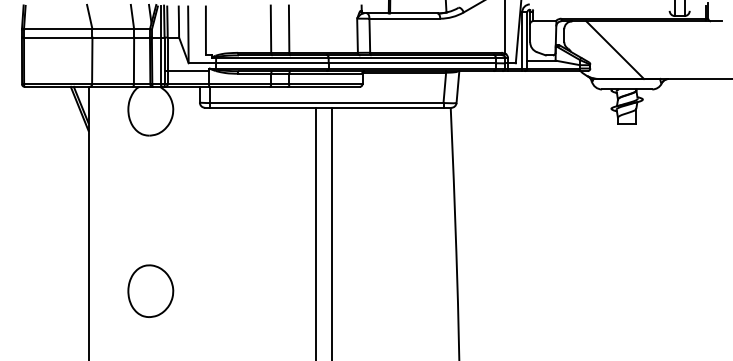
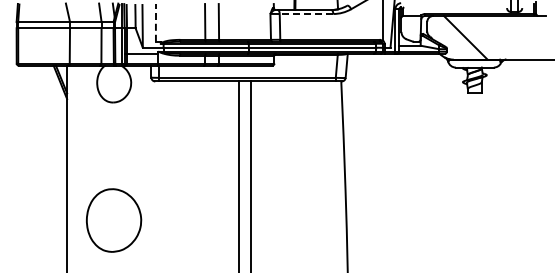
line: (404, 19) -> (306, 14), solid -> dashed
line: (205, 28) -> (155, 21), solid -> dashed
part: (151, 290) -> (114, 219), size x1.6

